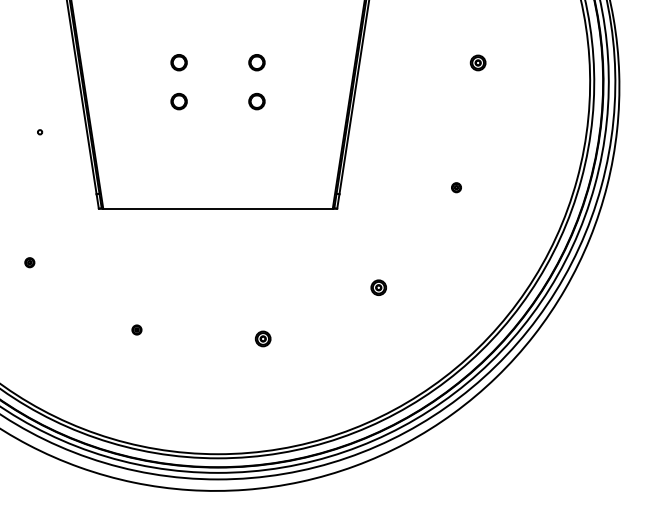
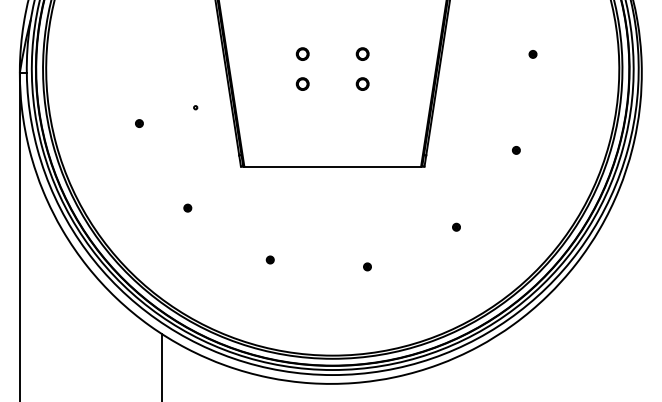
part: (477, 63) -> (532, 54), size x0.62
part: (378, 286) -> (456, 226), size x0.62
part: (263, 338) -> (367, 266), size x0.62

